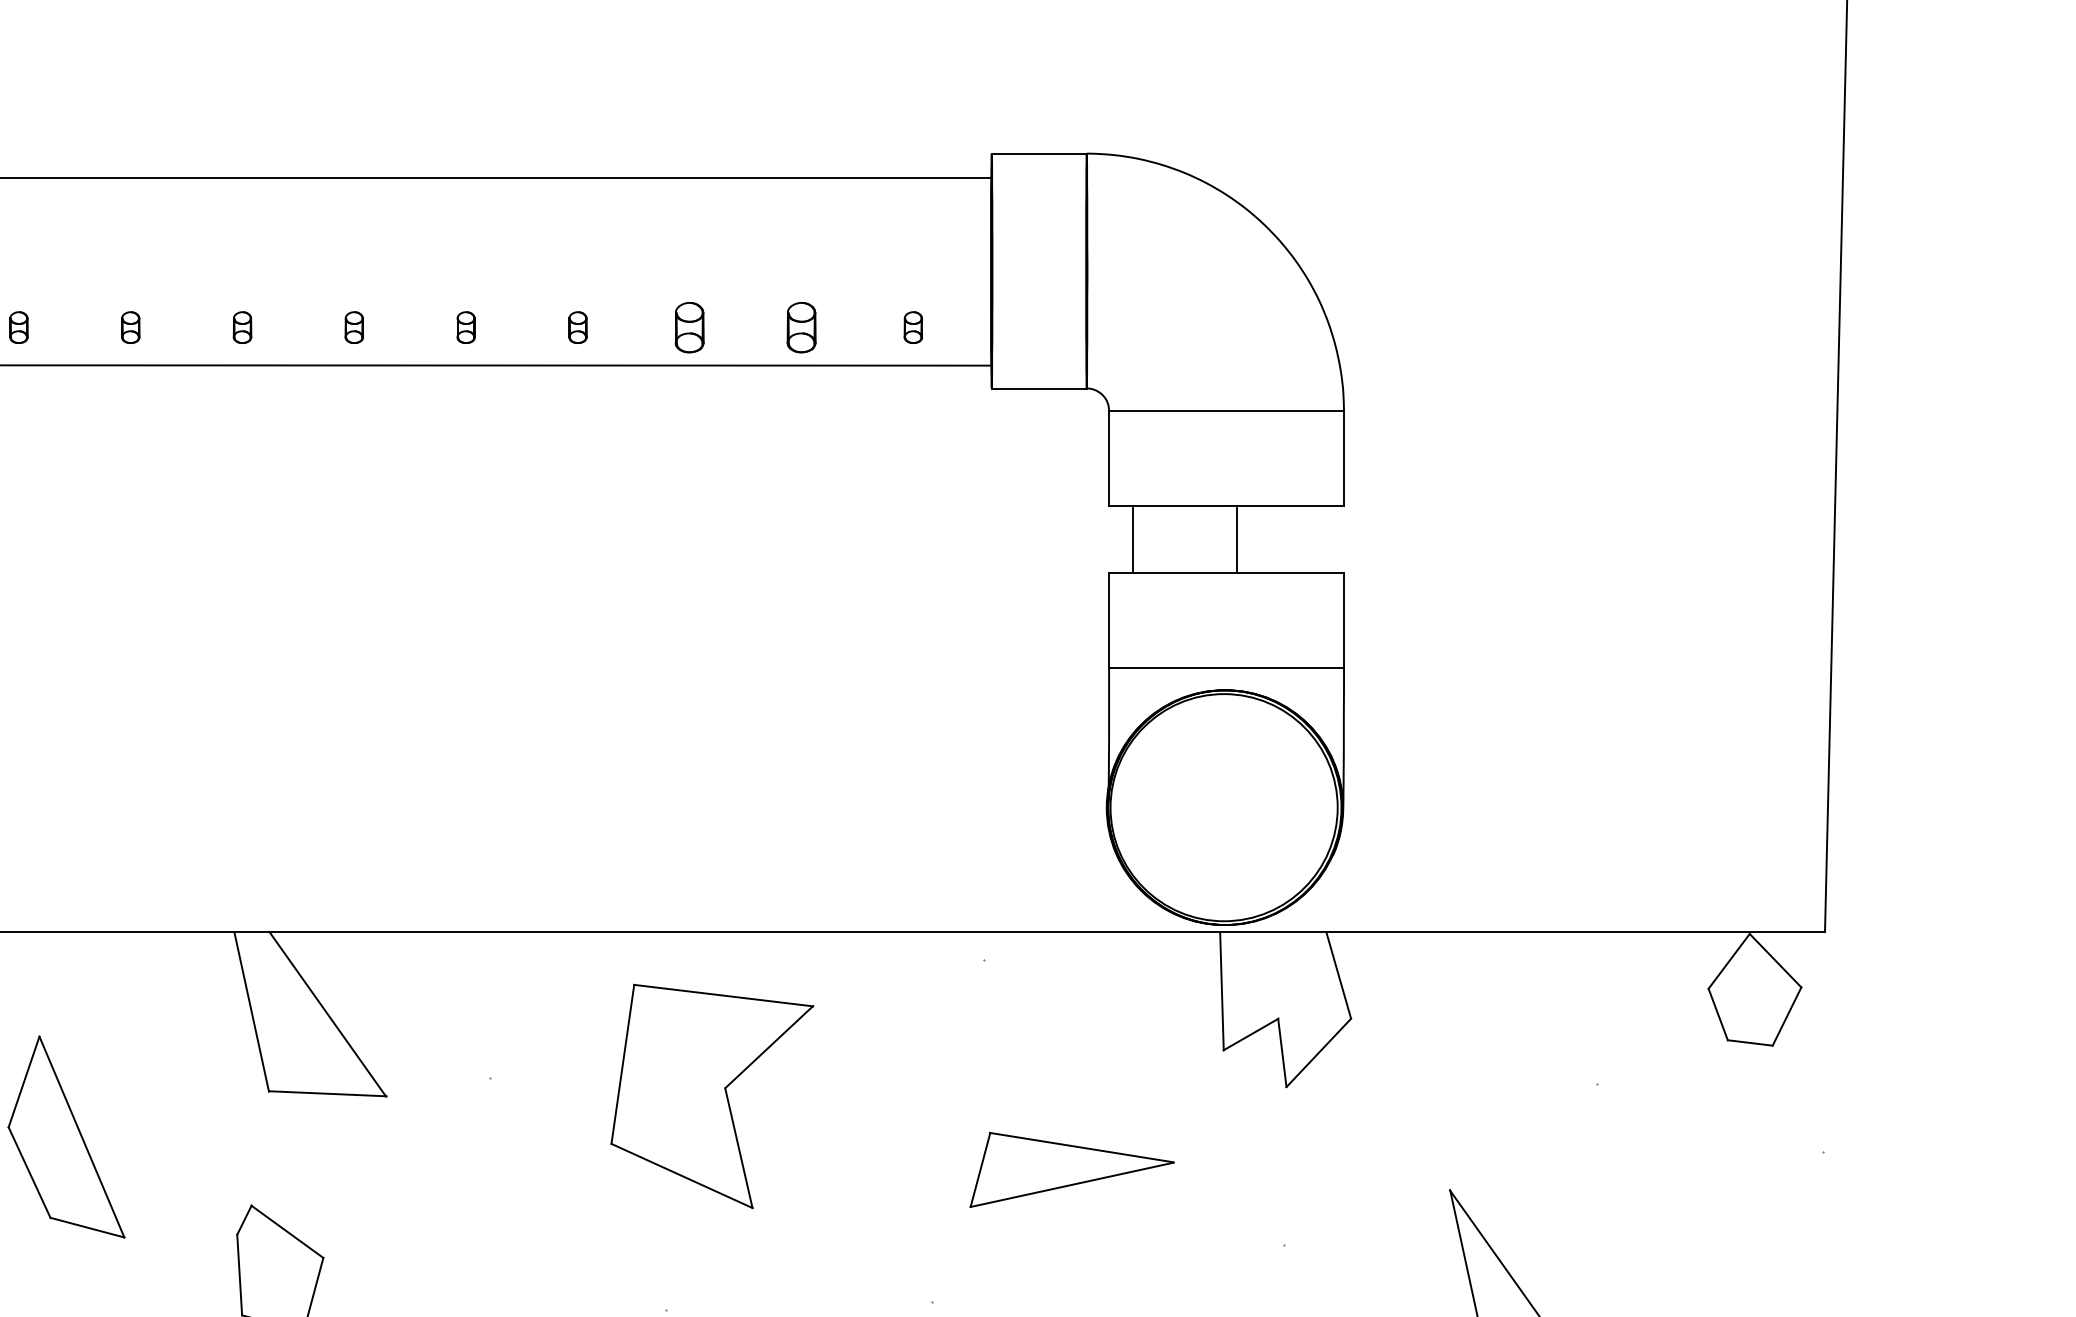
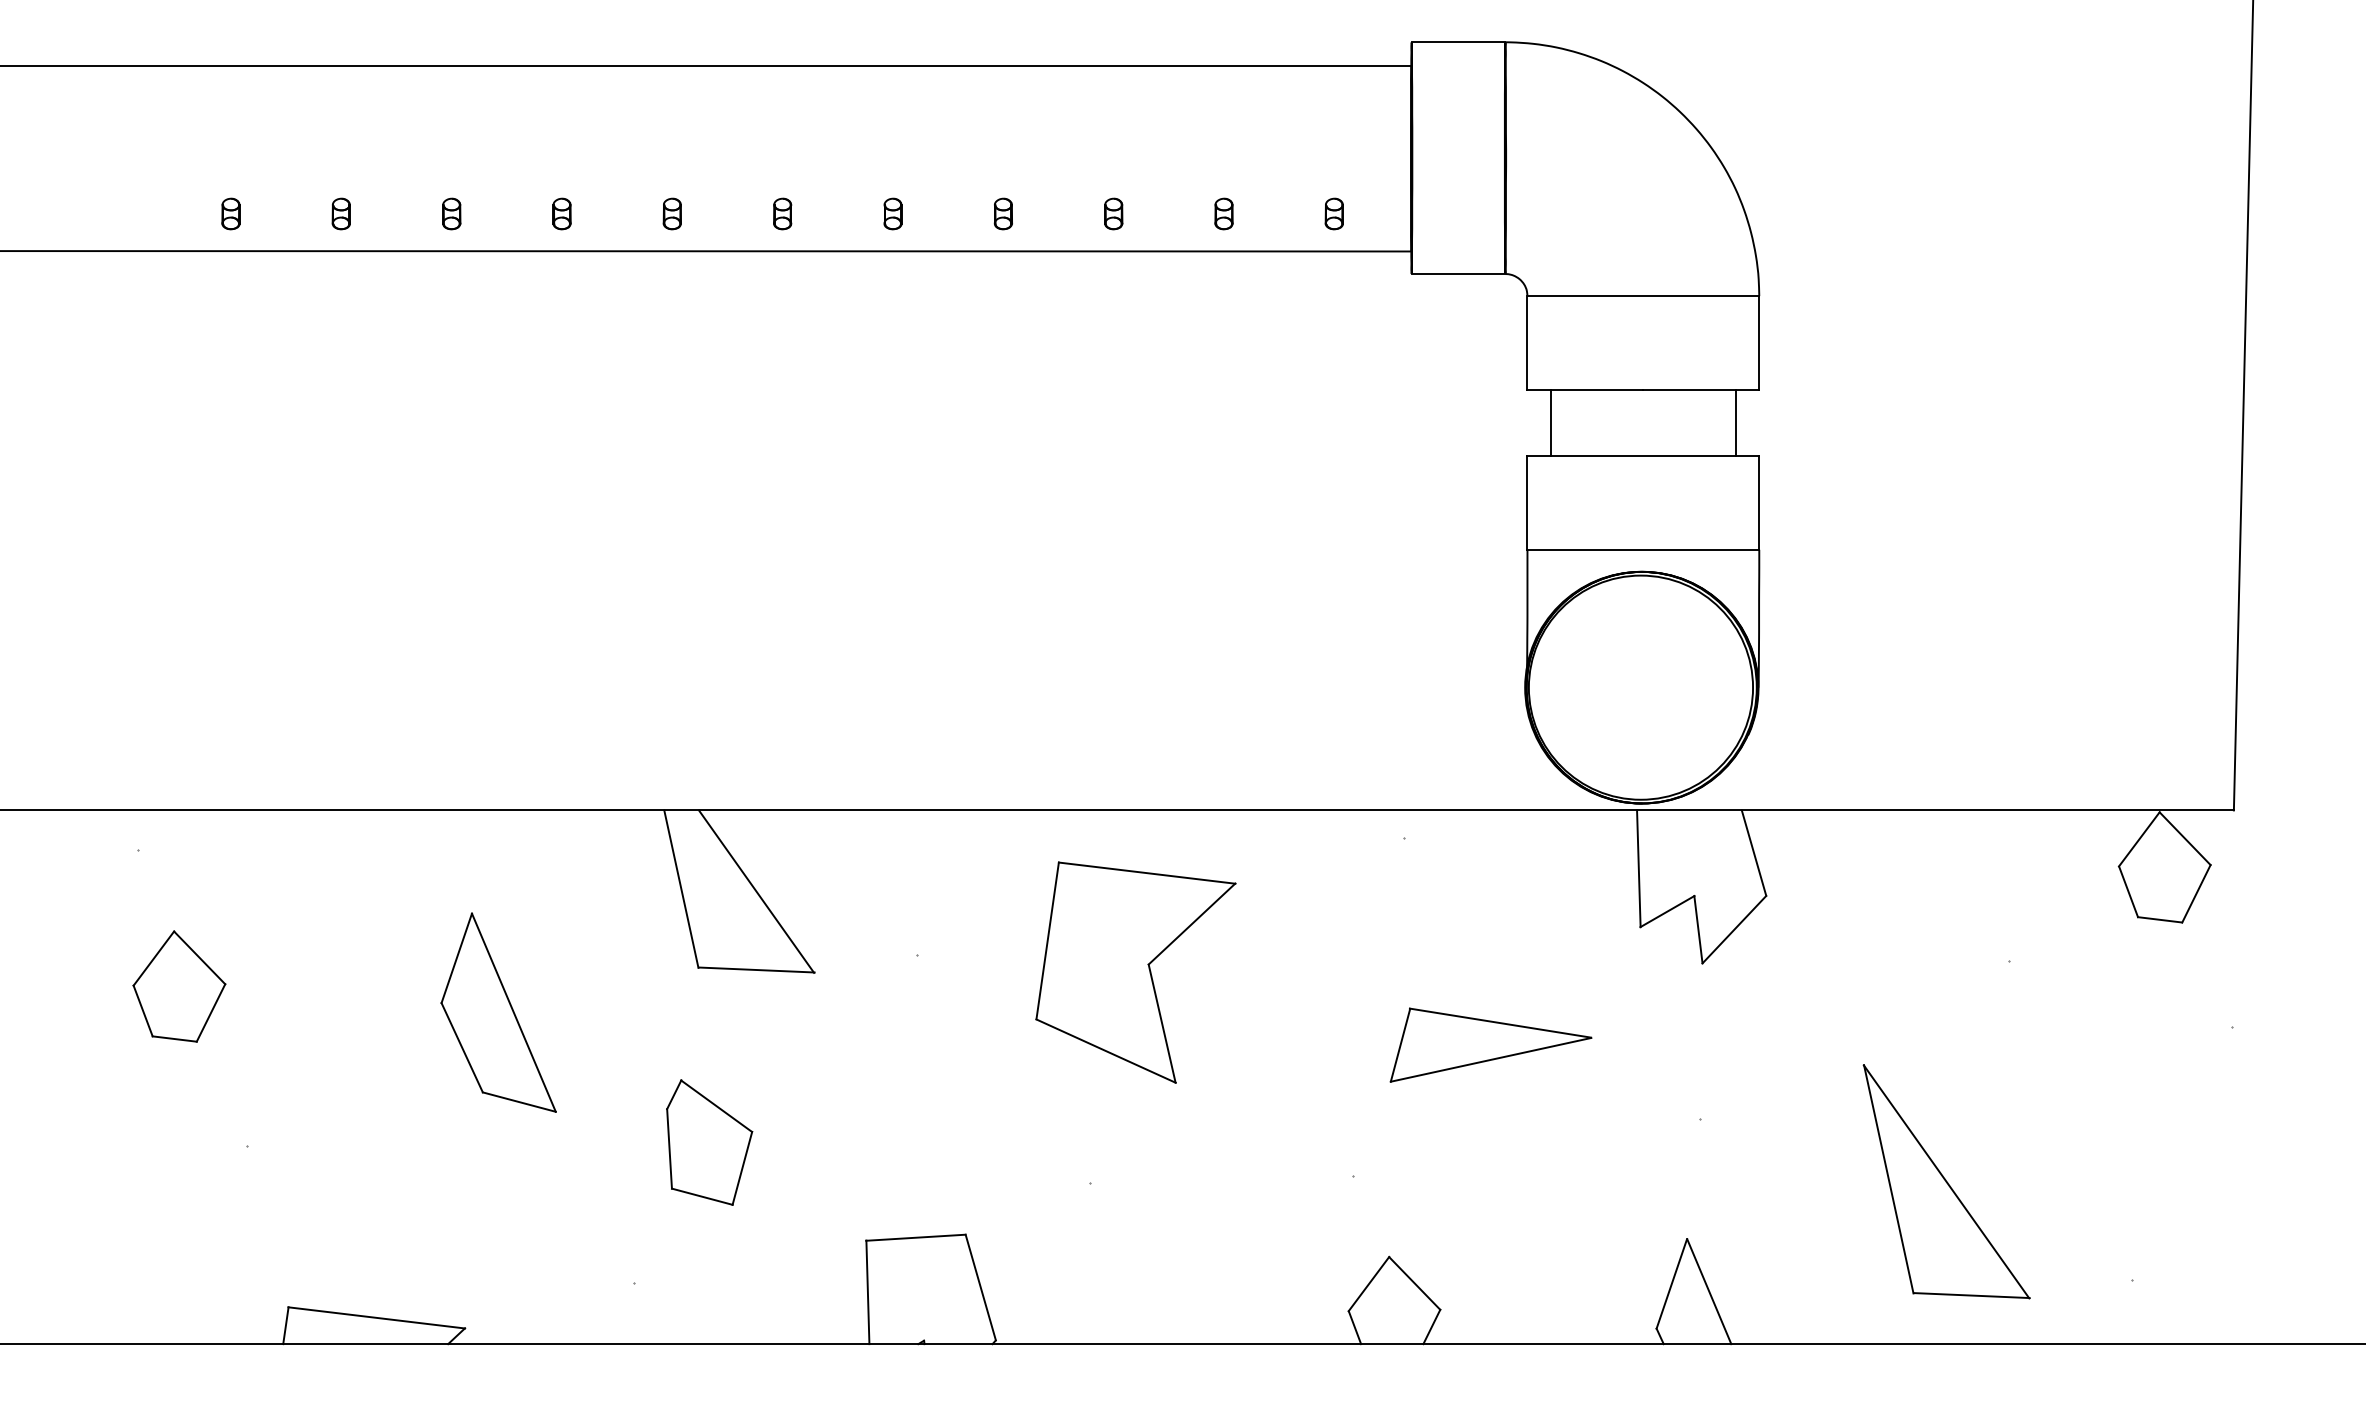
part: (689, 327) -> (1113, 213), size x0.62
part: (801, 327) -> (1223, 213), size x0.62
line: (1236, 538) -> (1735, 422), moved

